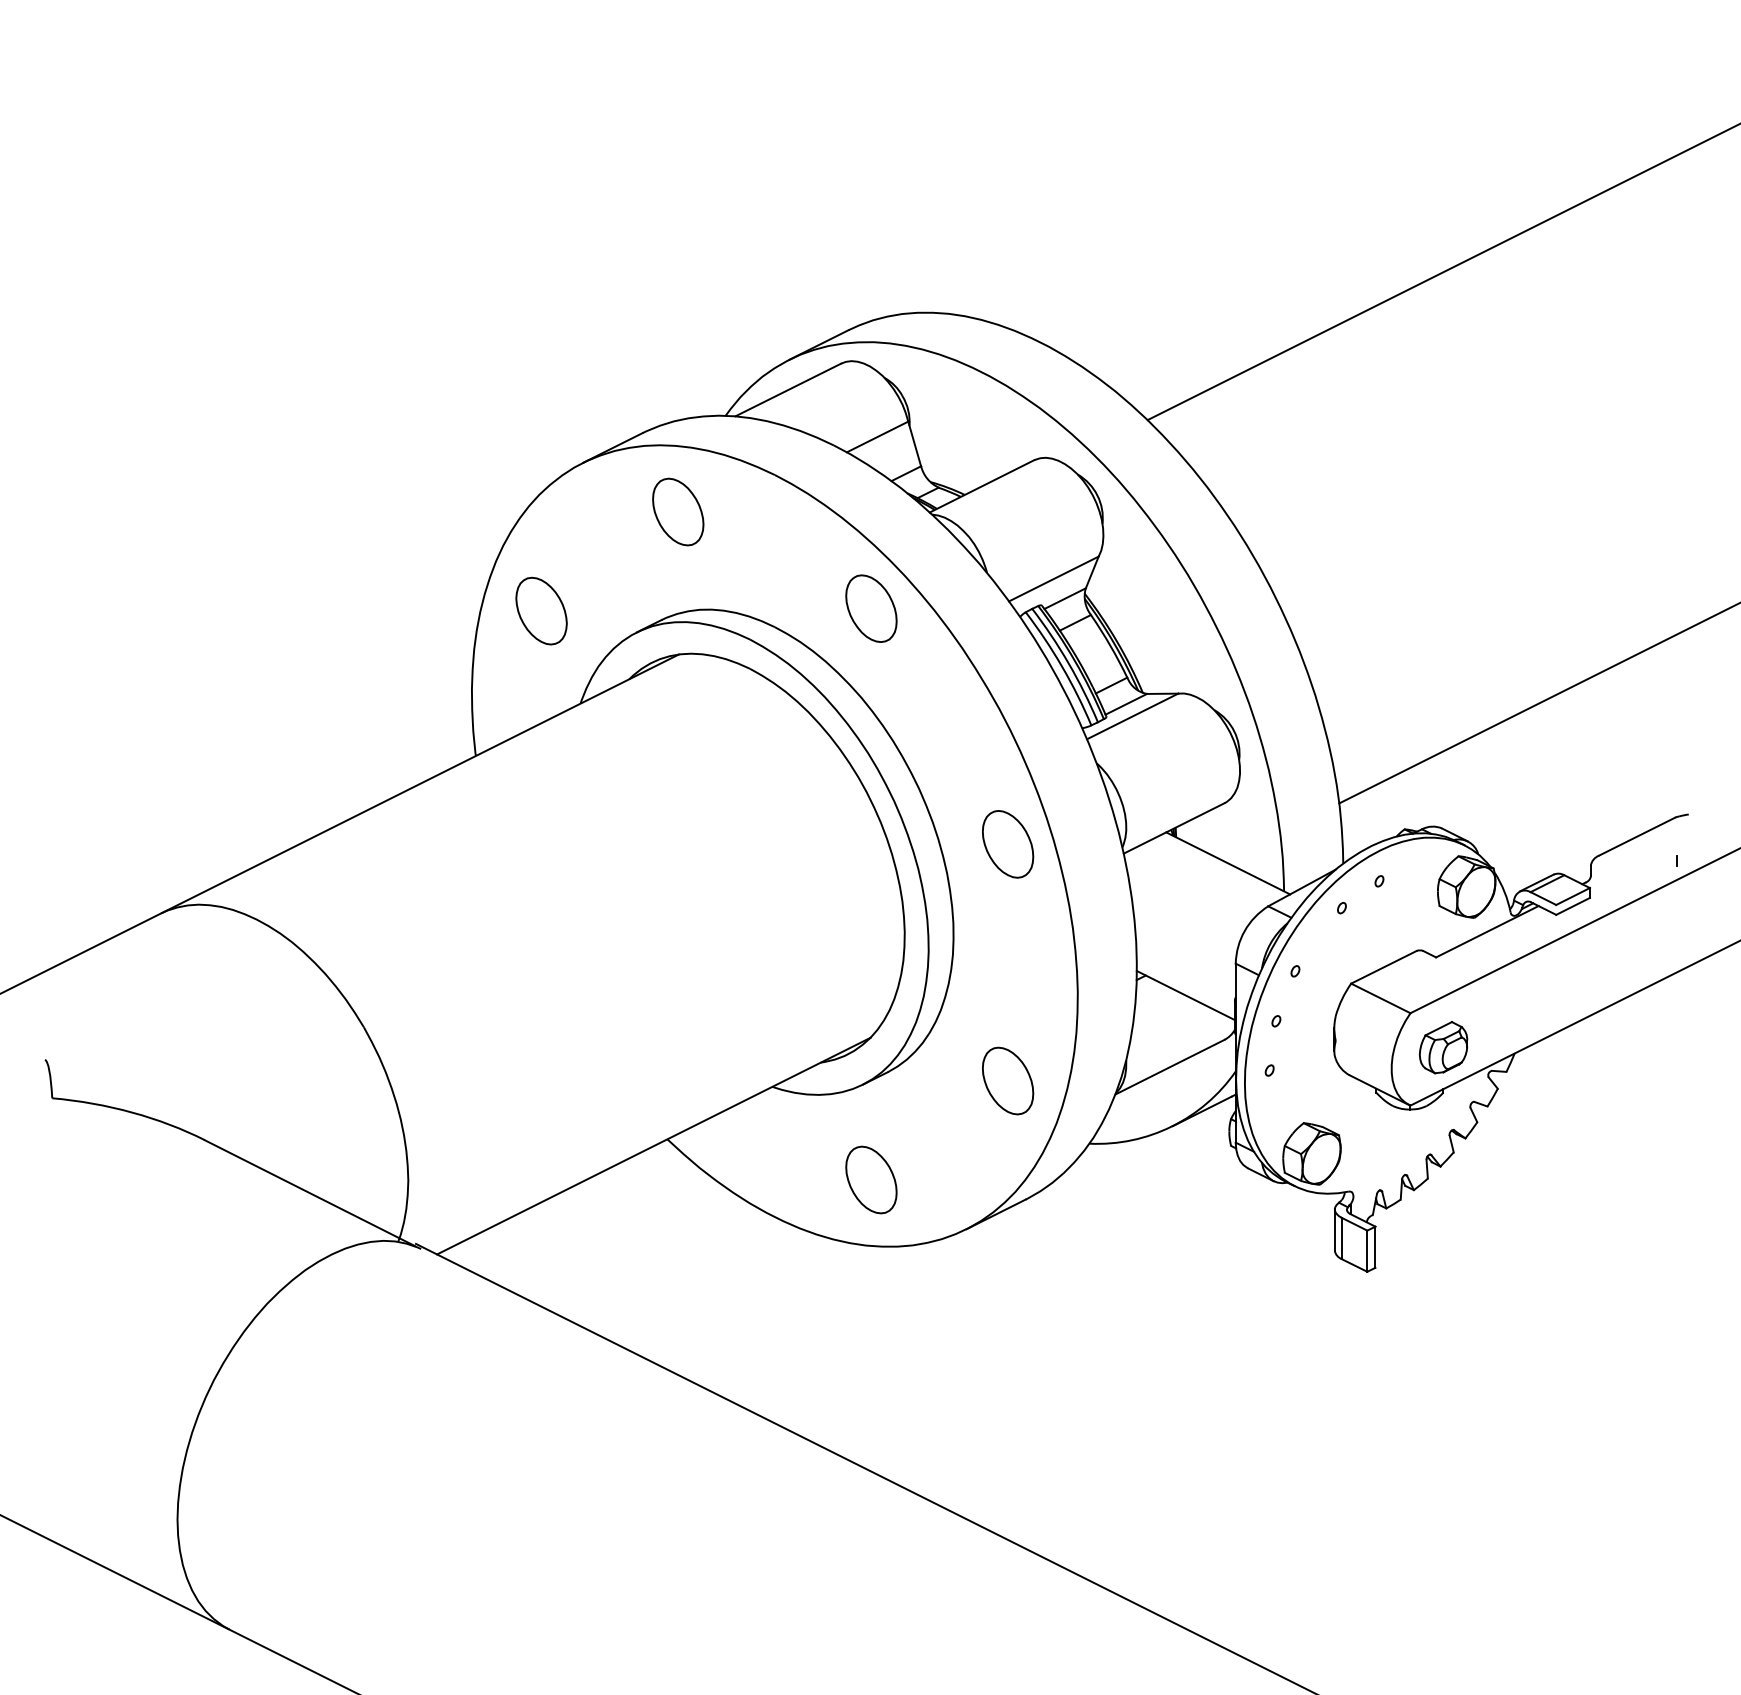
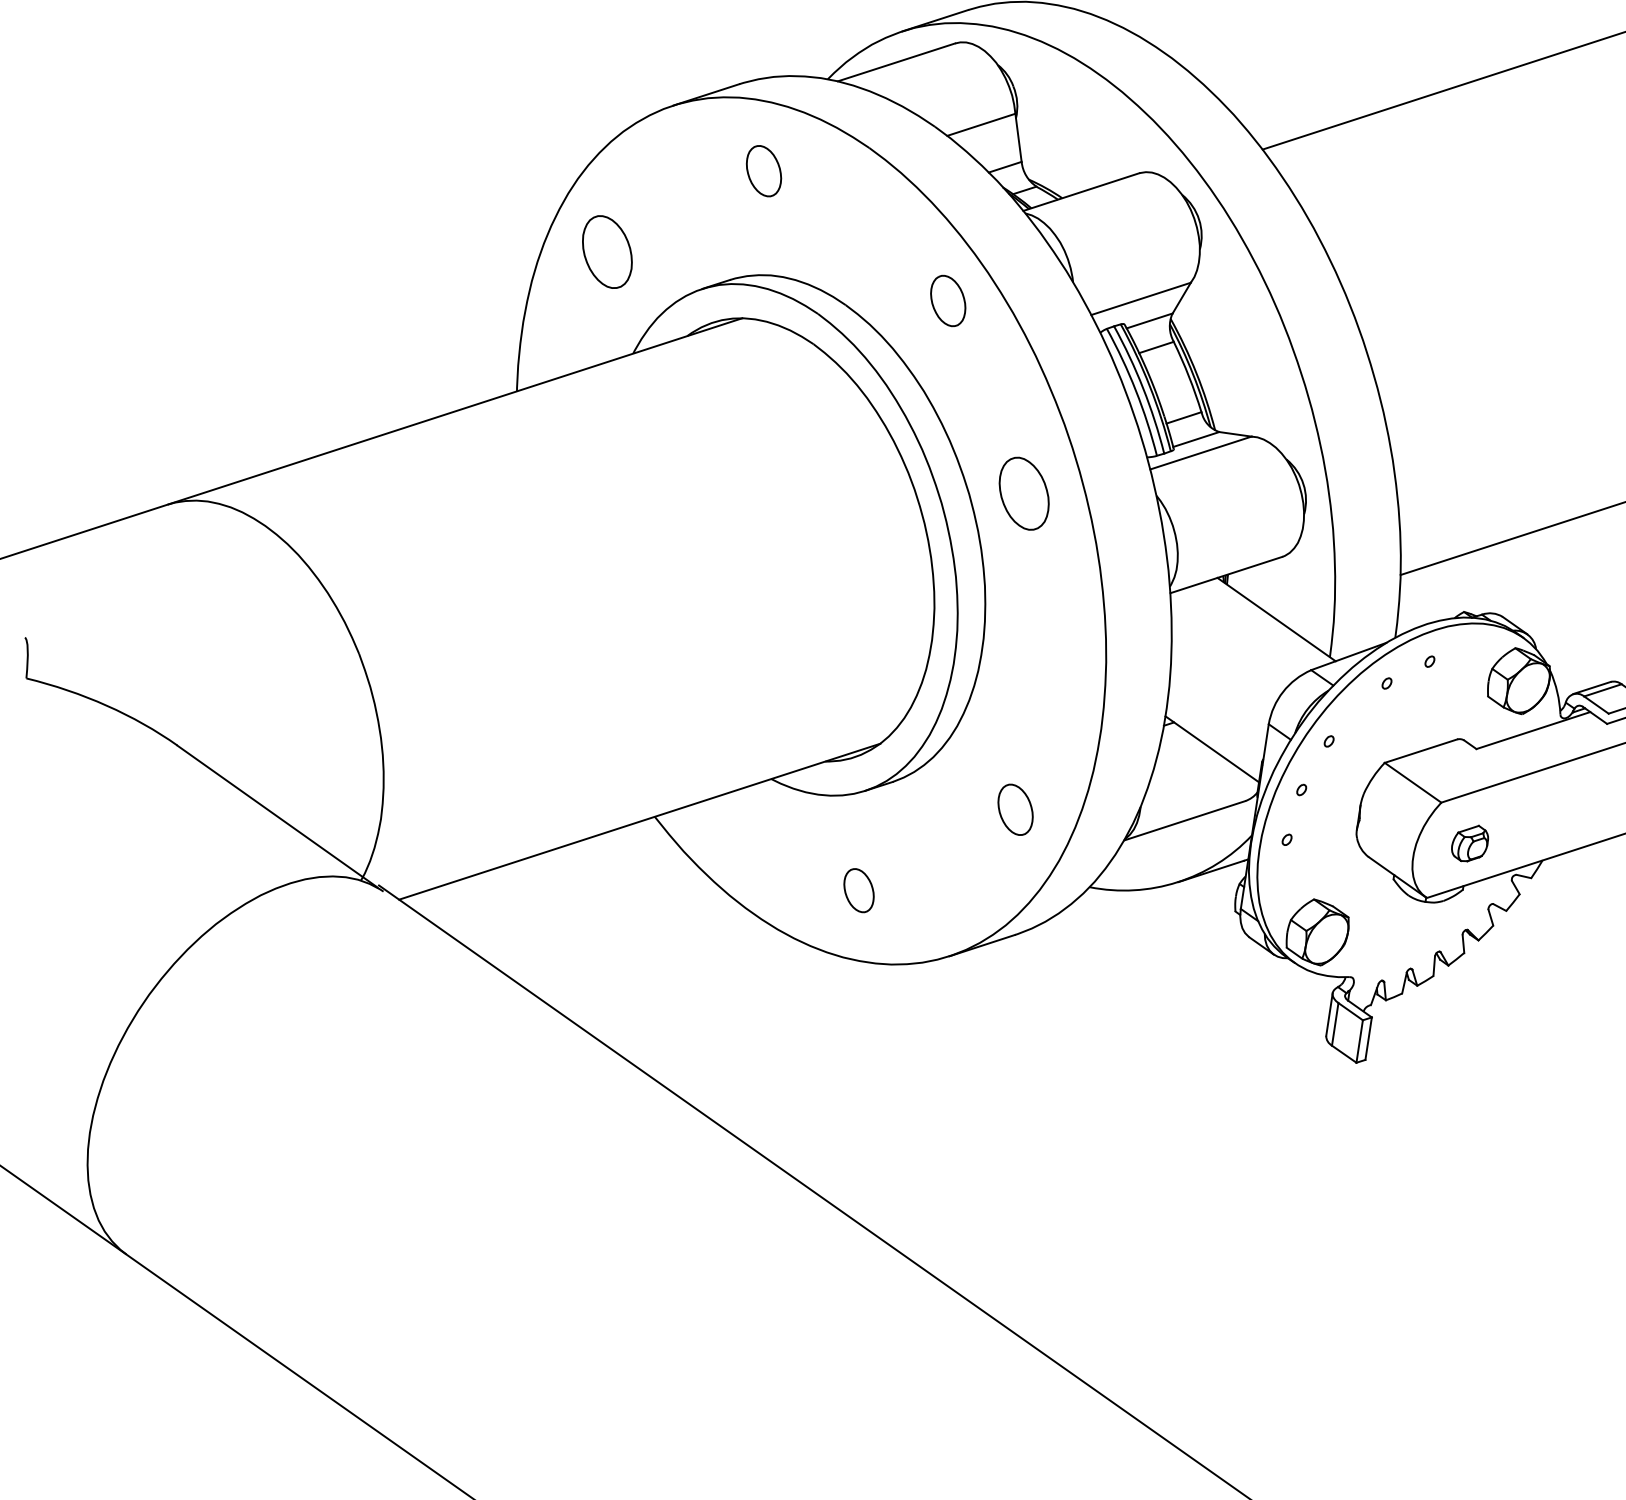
part: (678, 511) -> (764, 170), size x0.7
part: (871, 608) -> (948, 300), size x0.7
part: (1008, 844) -> (1024, 493), moved
part: (1443, 1047) -> (1470, 843), size x0.7
part: (1008, 1080) -> (1016, 809), size x0.7
part: (871, 1179) -> (859, 890), size x0.6

